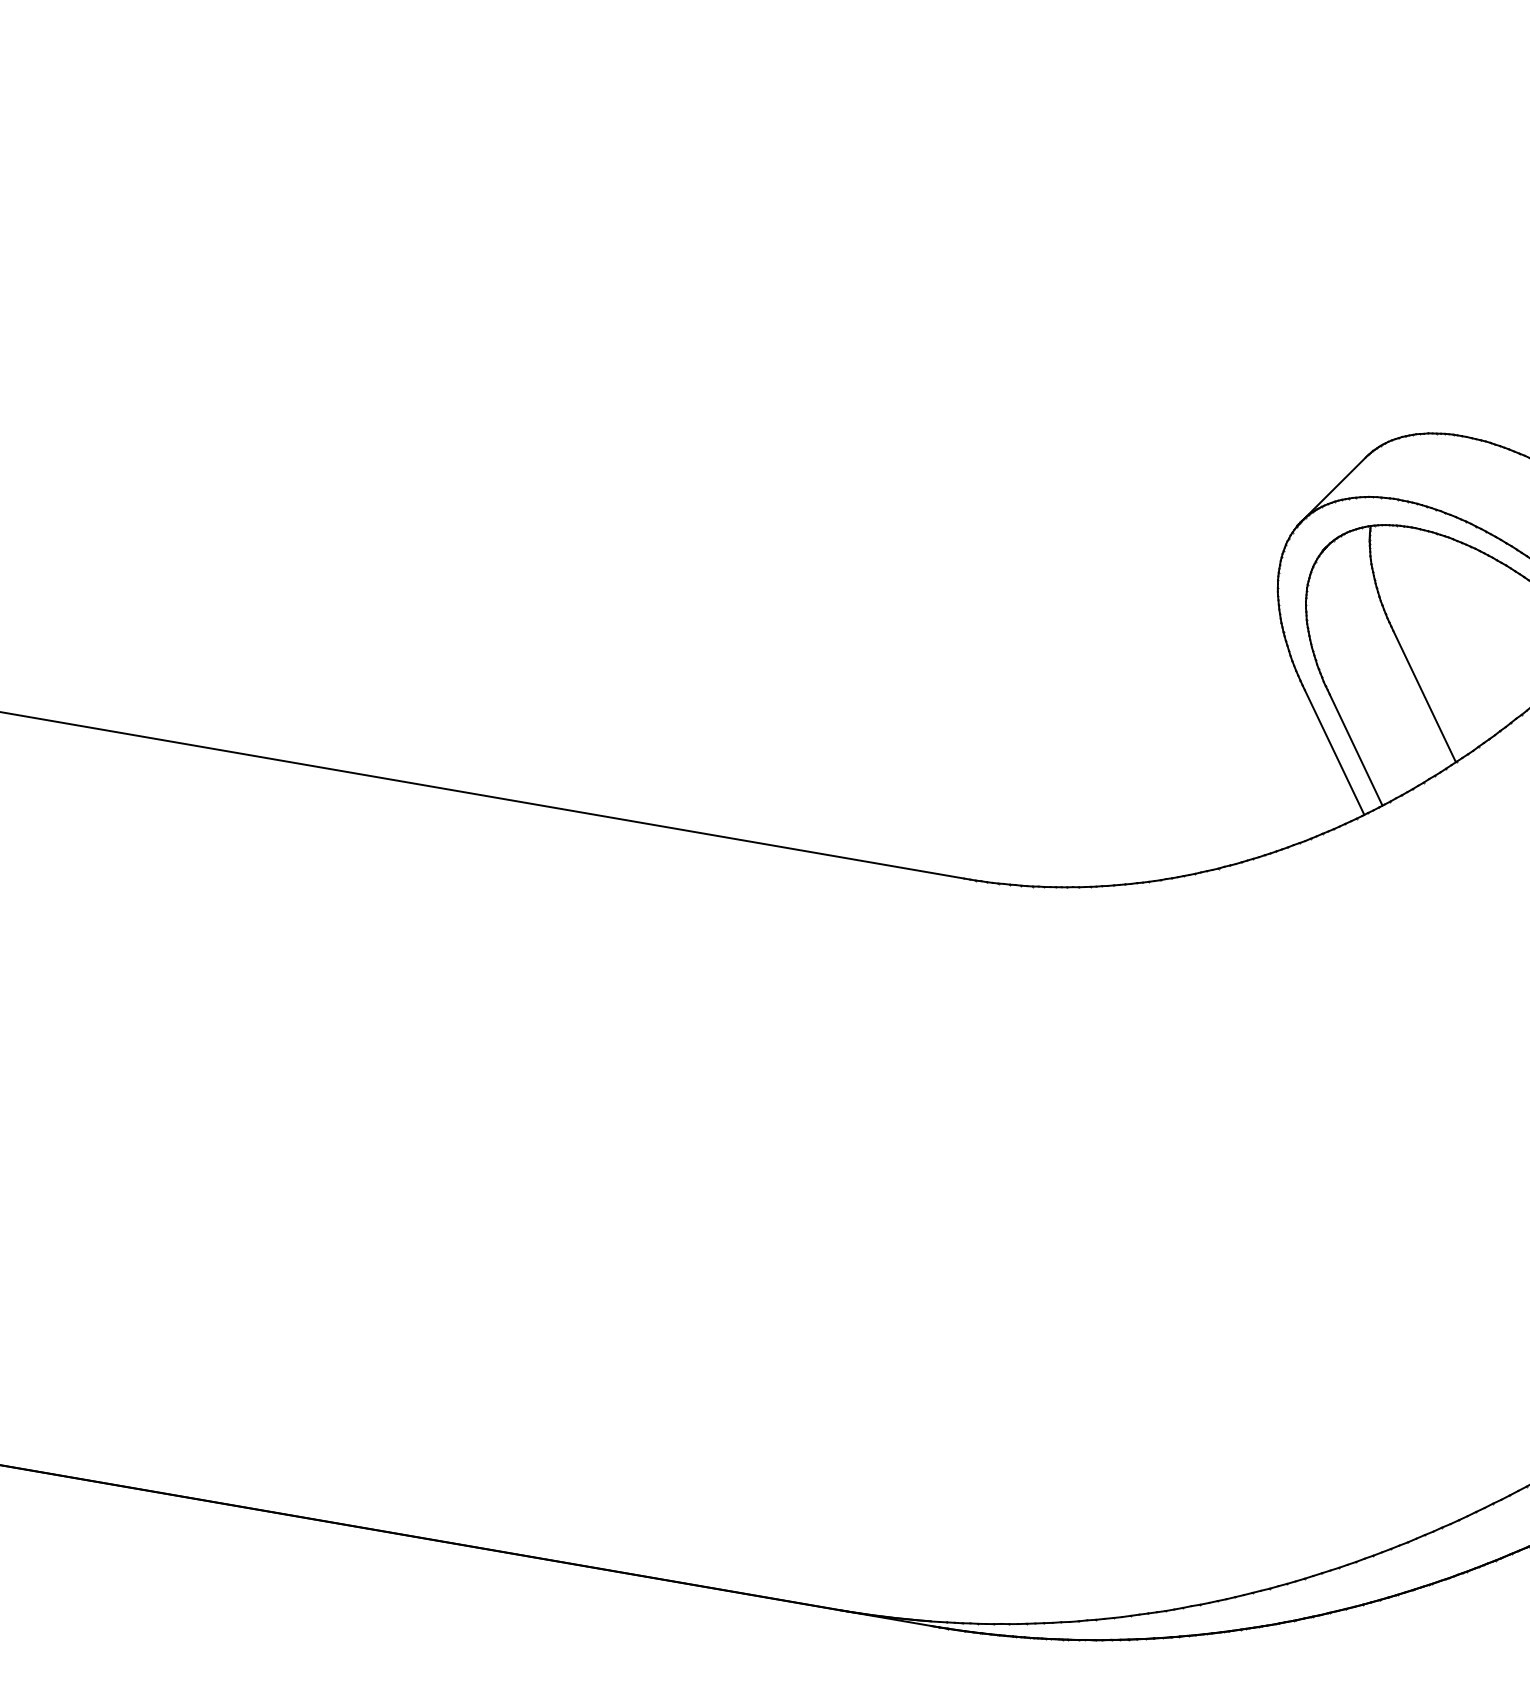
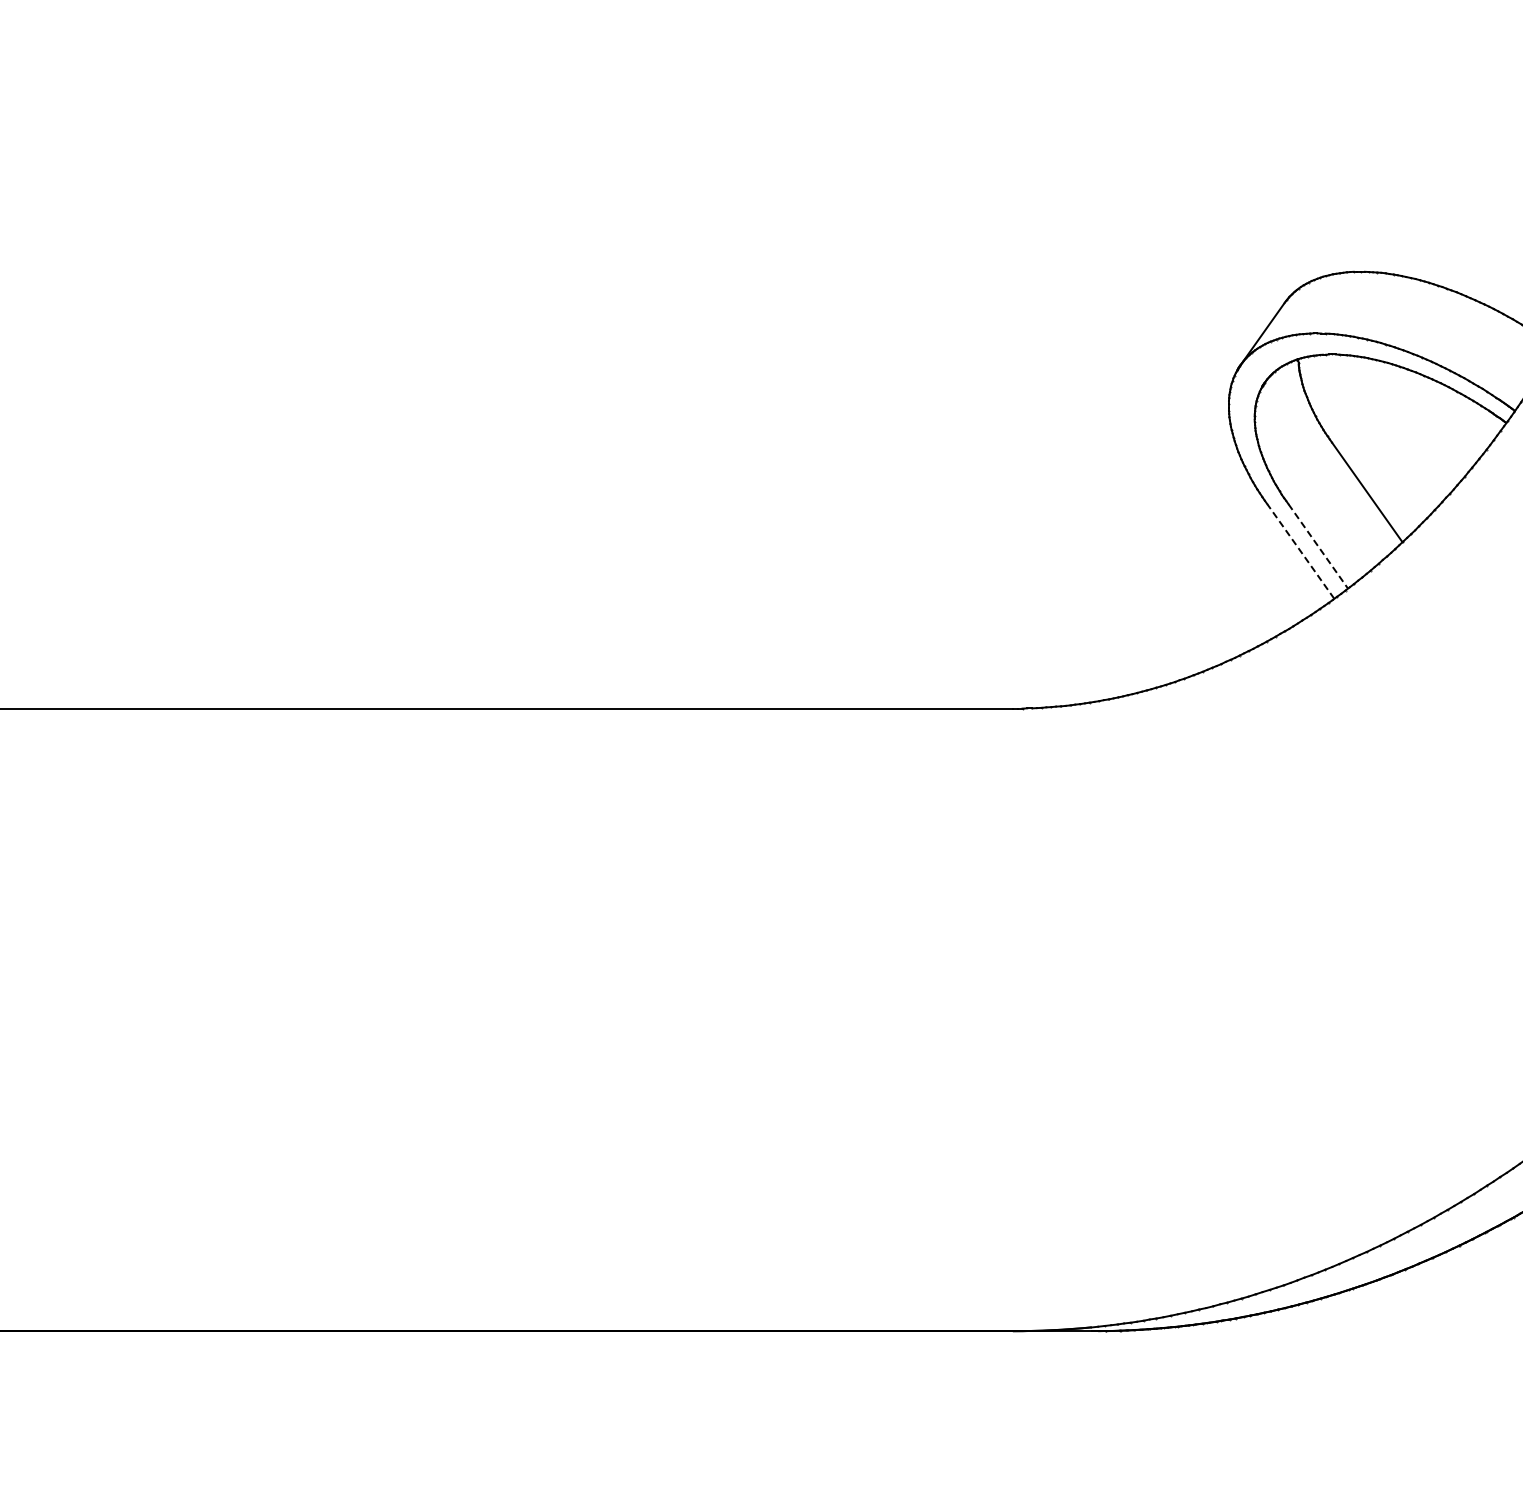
line: (1356, 750) -> (1318, 546), solid -> dashed
line: (1334, 752) -> (1300, 551), solid -> dashed

